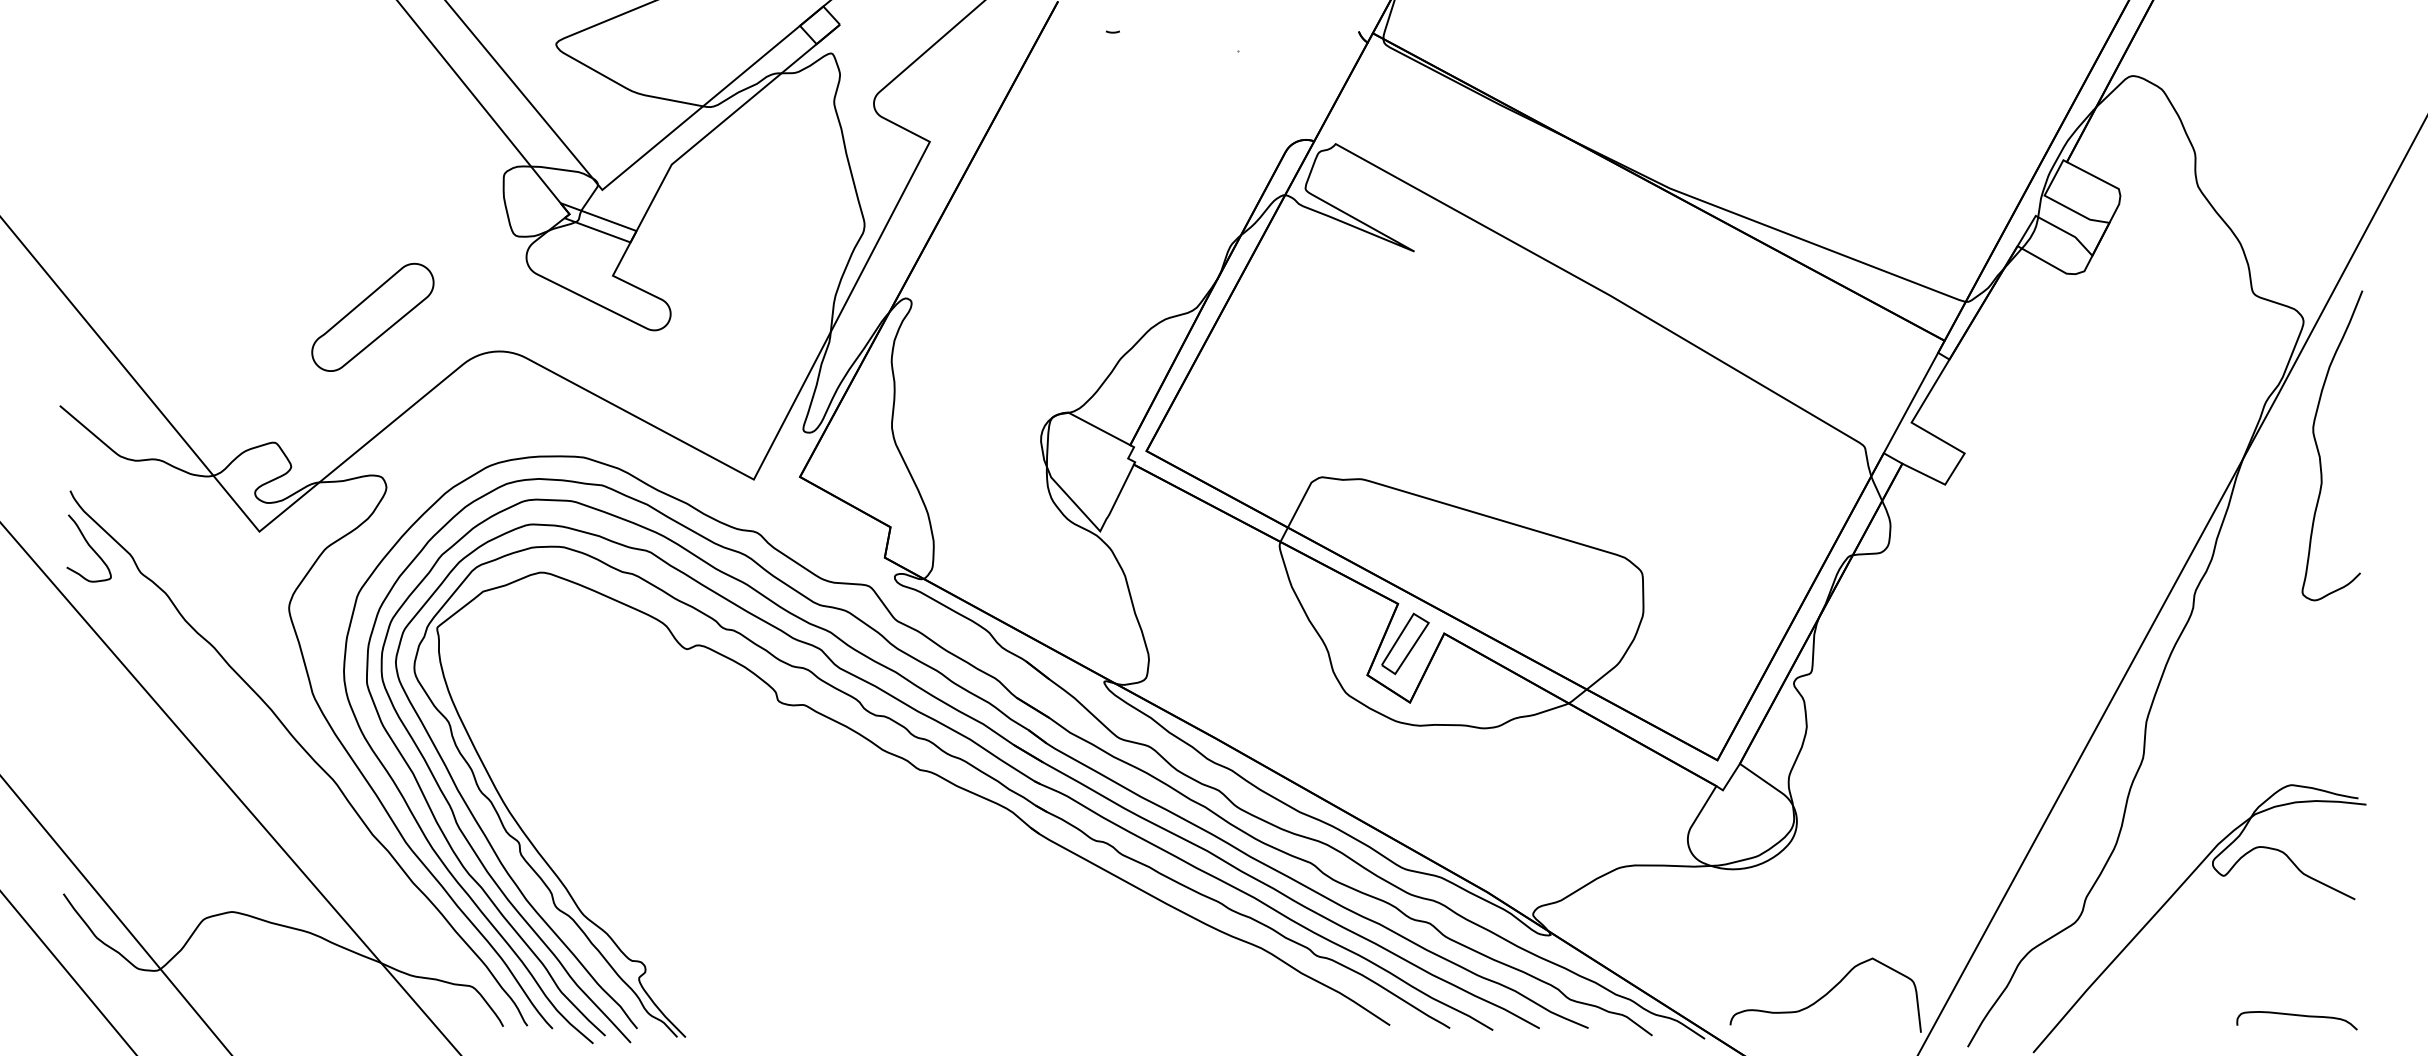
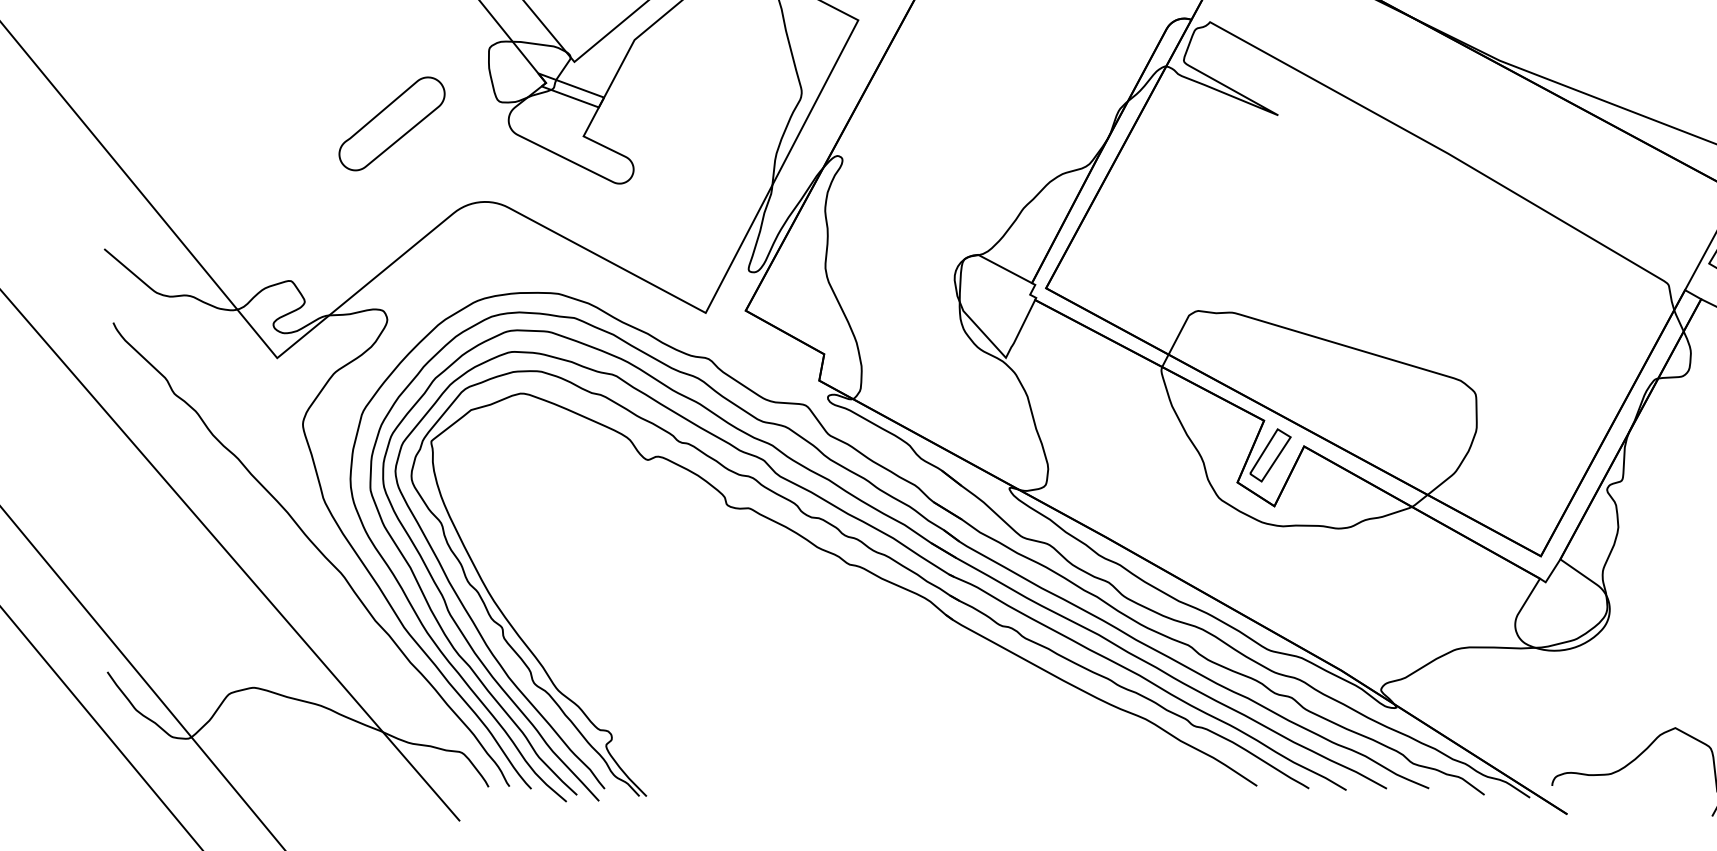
part: (372, 316) -> (391, 123), moved
curve: (89, 547) -> (129, 371), removed

